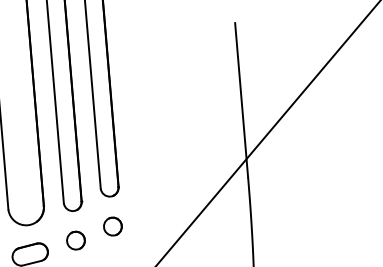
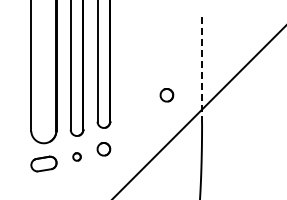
line: (242, 99) -> (202, 67), solid -> dashed
part: (194, 143) -> (166, 95), added
part: (75, 240) -> (76, 156), size x0.6

